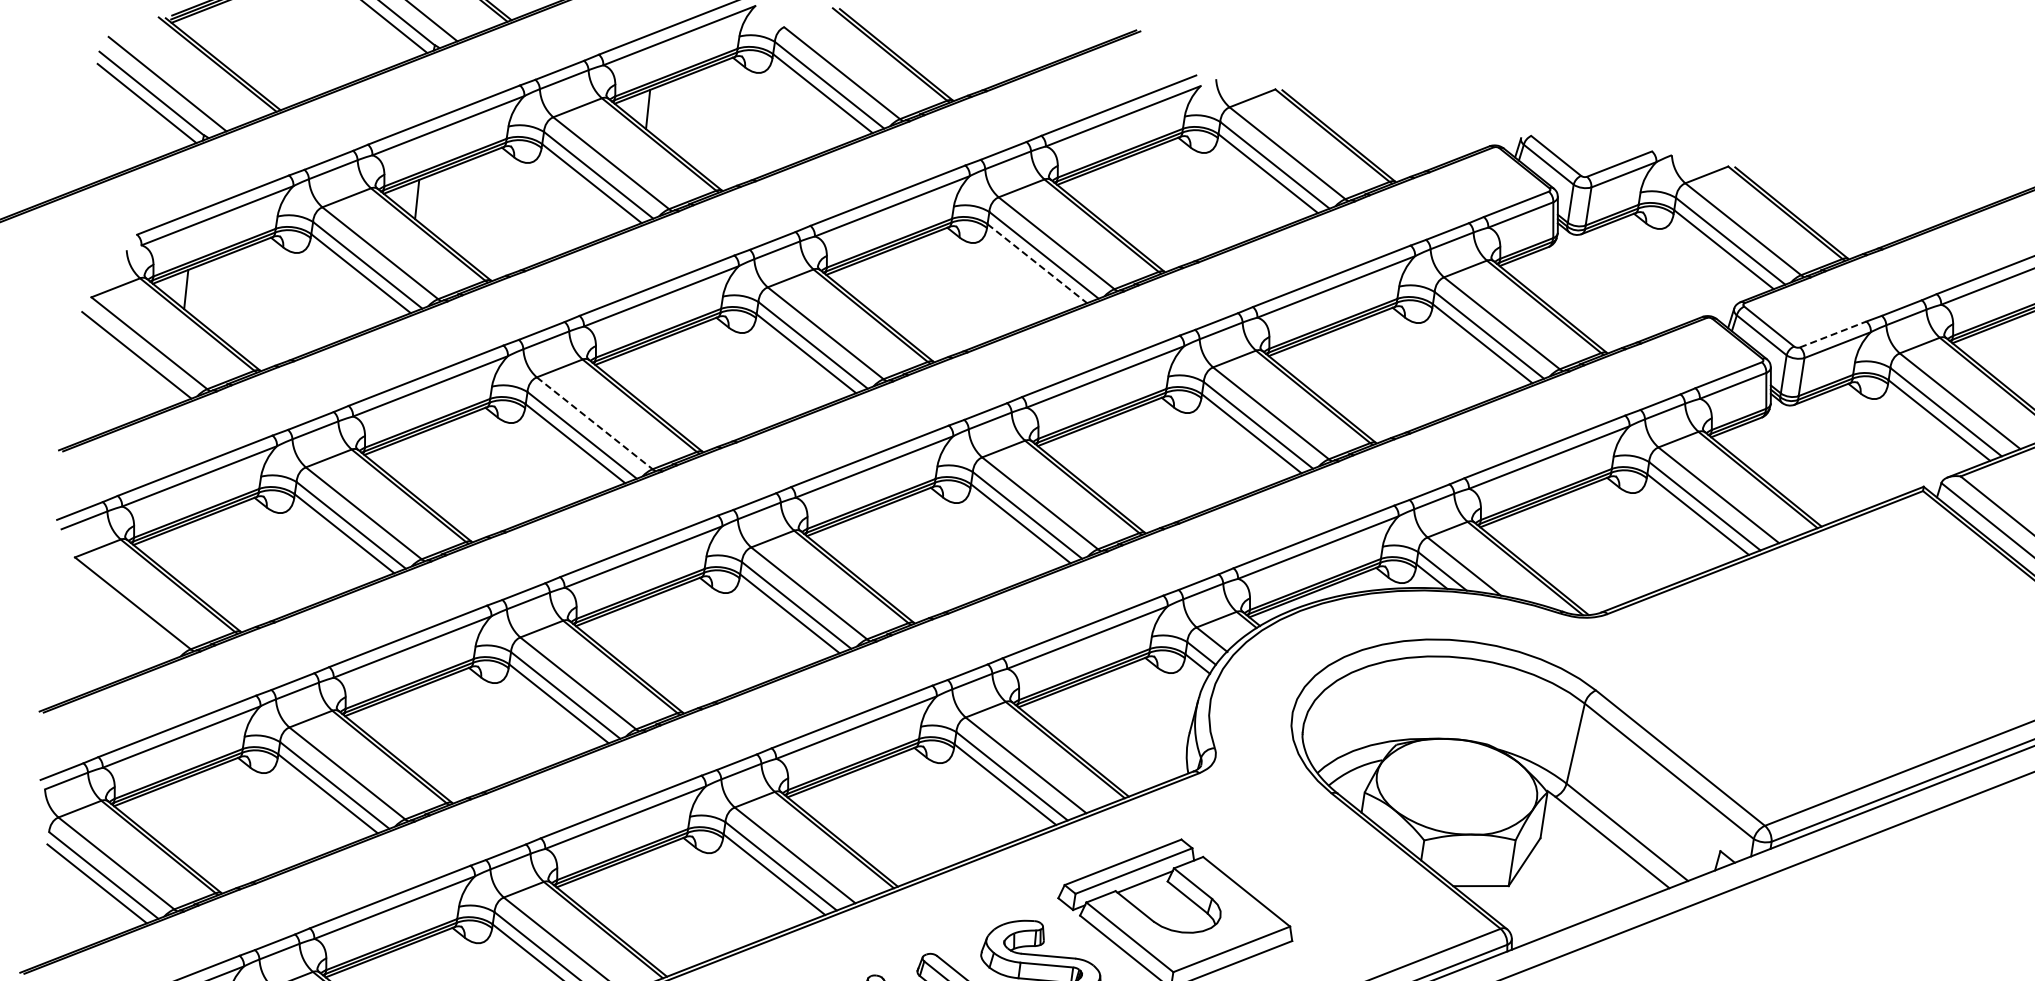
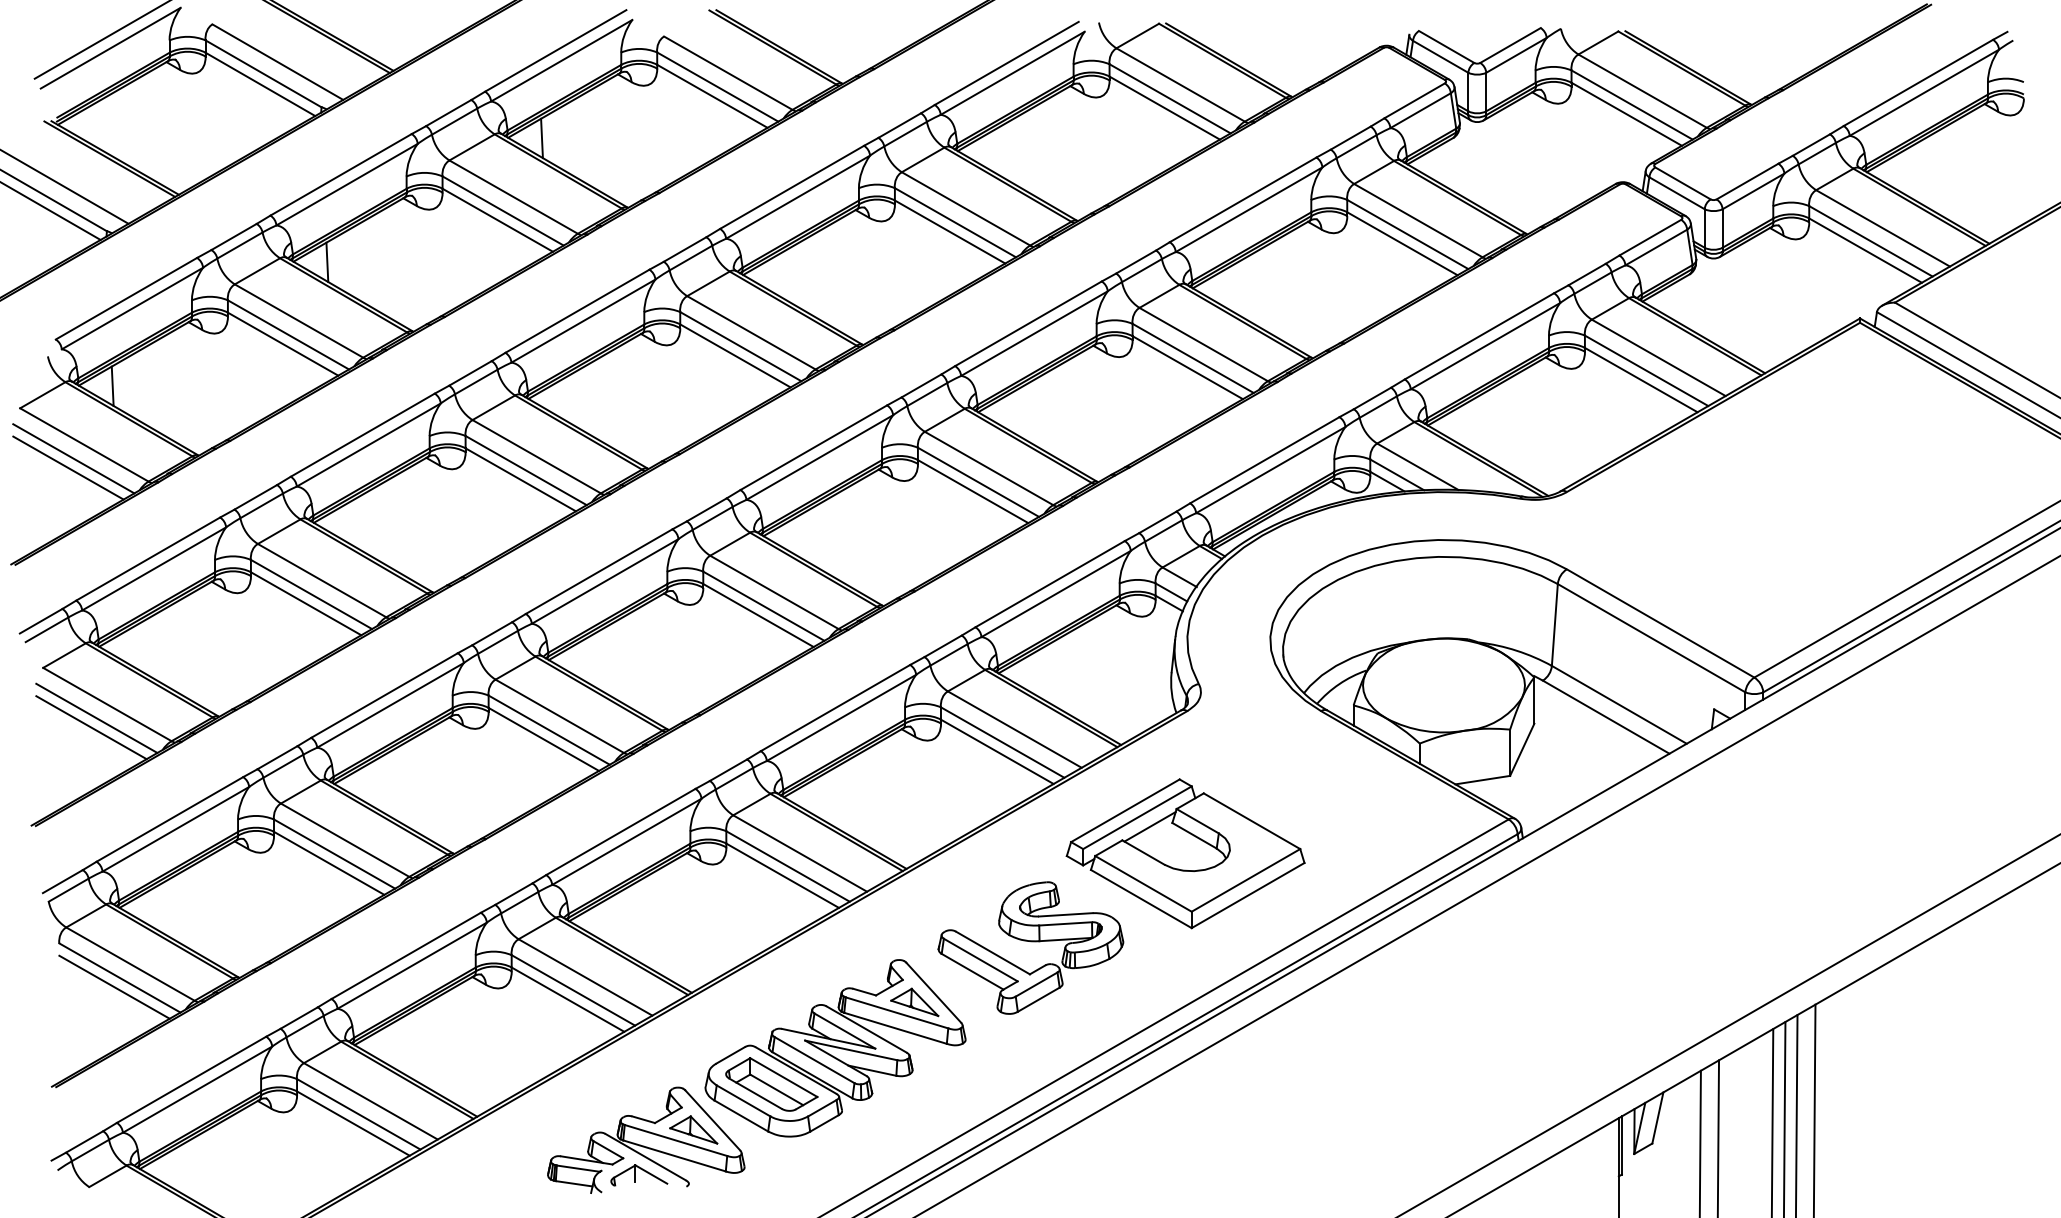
line: (1037, 264) -> (950, 232), dashed -> solid
line: (1833, 334) -> (1747, 181), dashed -> solid
line: (130, 363) -> (68, 467), added
line: (594, 423) -> (536, 456), dashed -> solid
line: (120, 614) -> (96, 717), added
line: (113, 623) -> (91, 727), added

